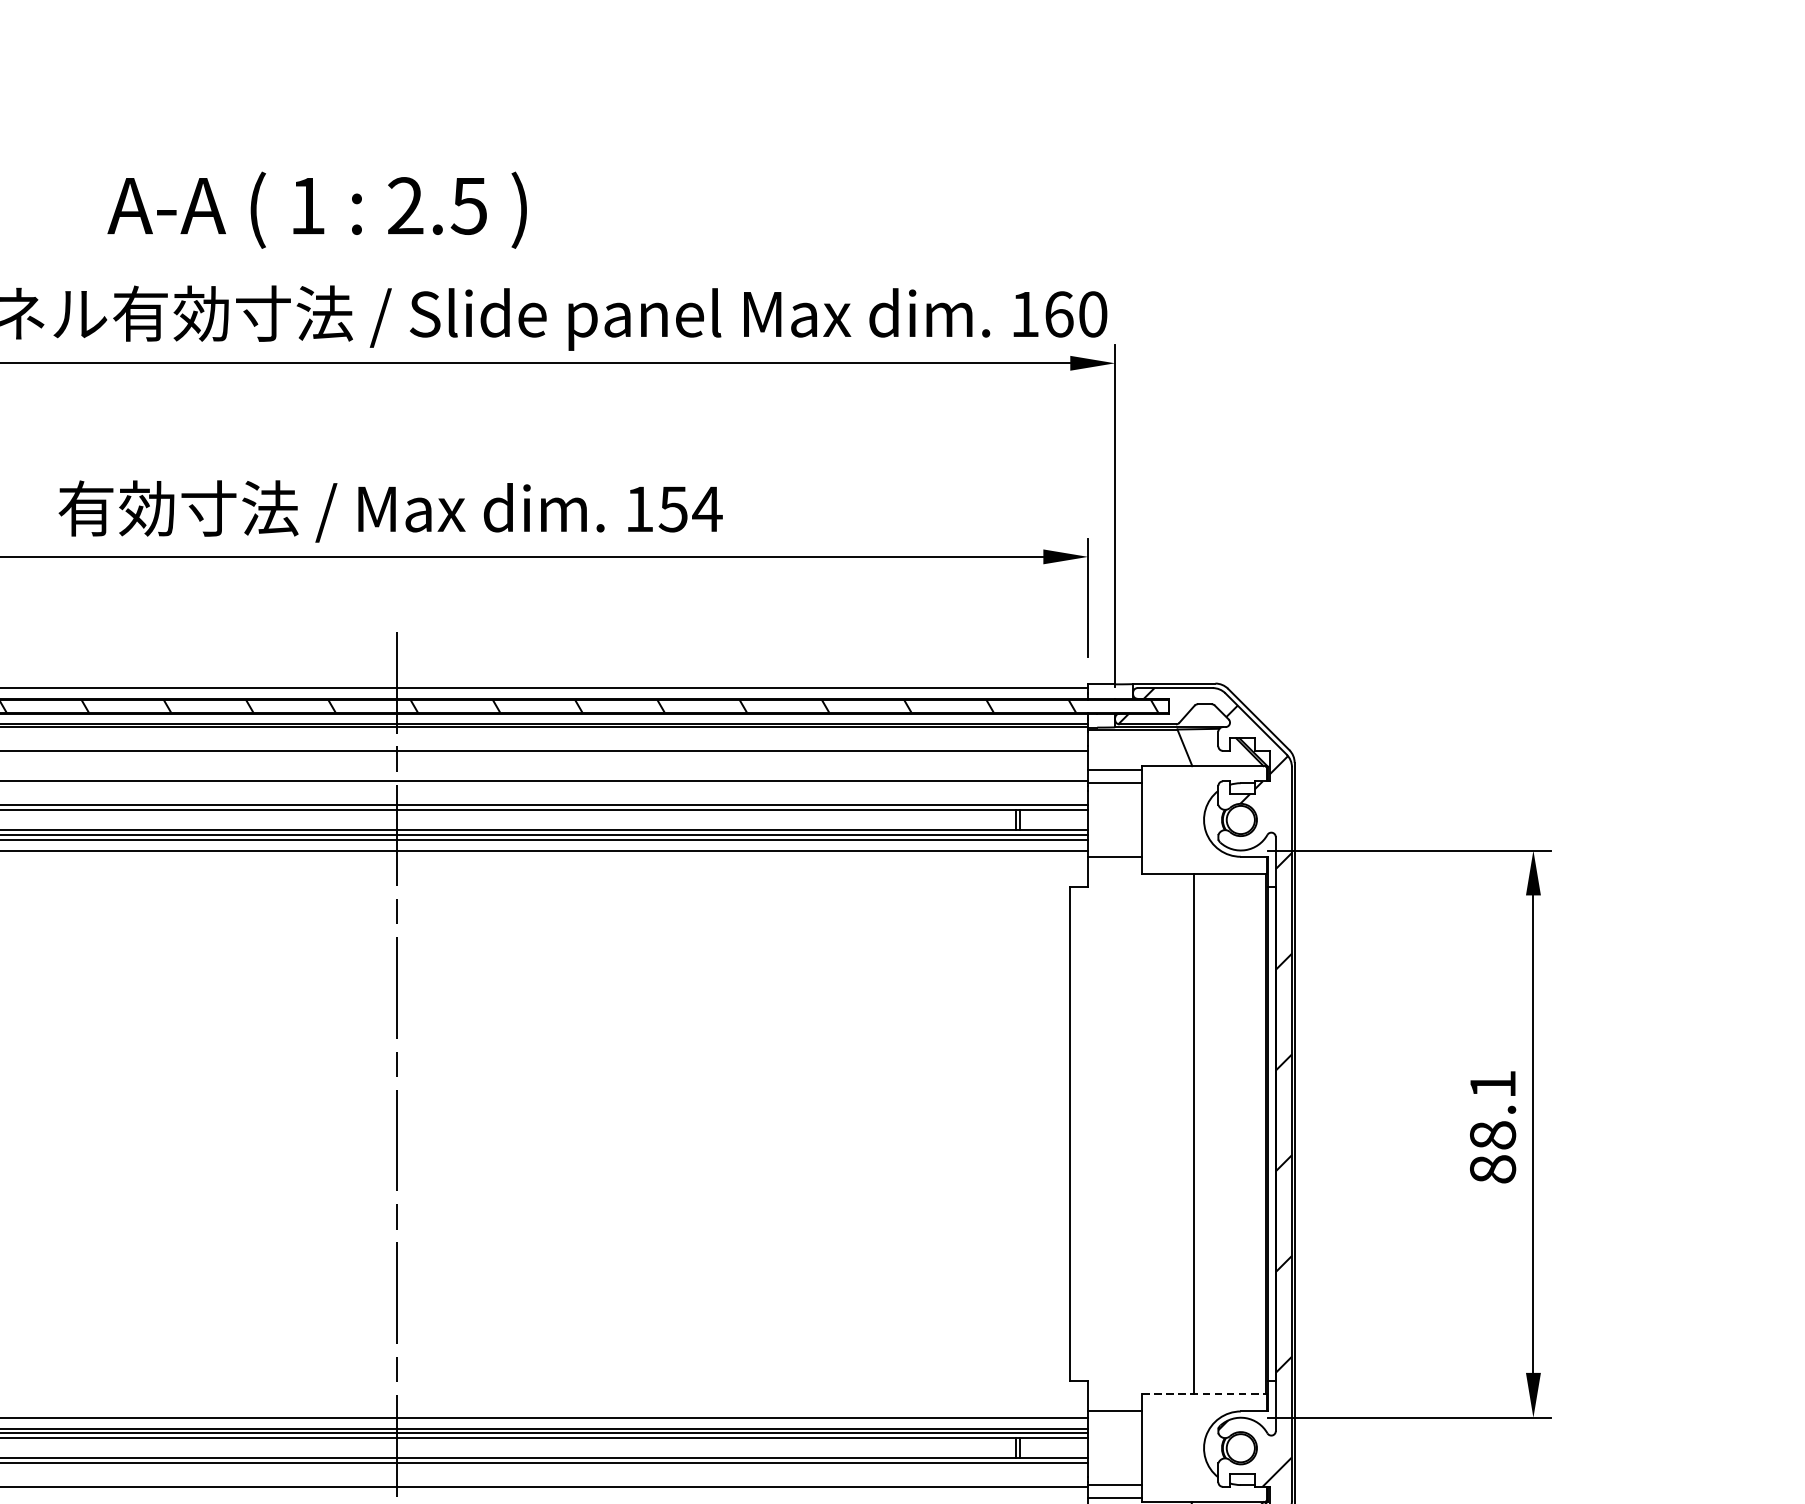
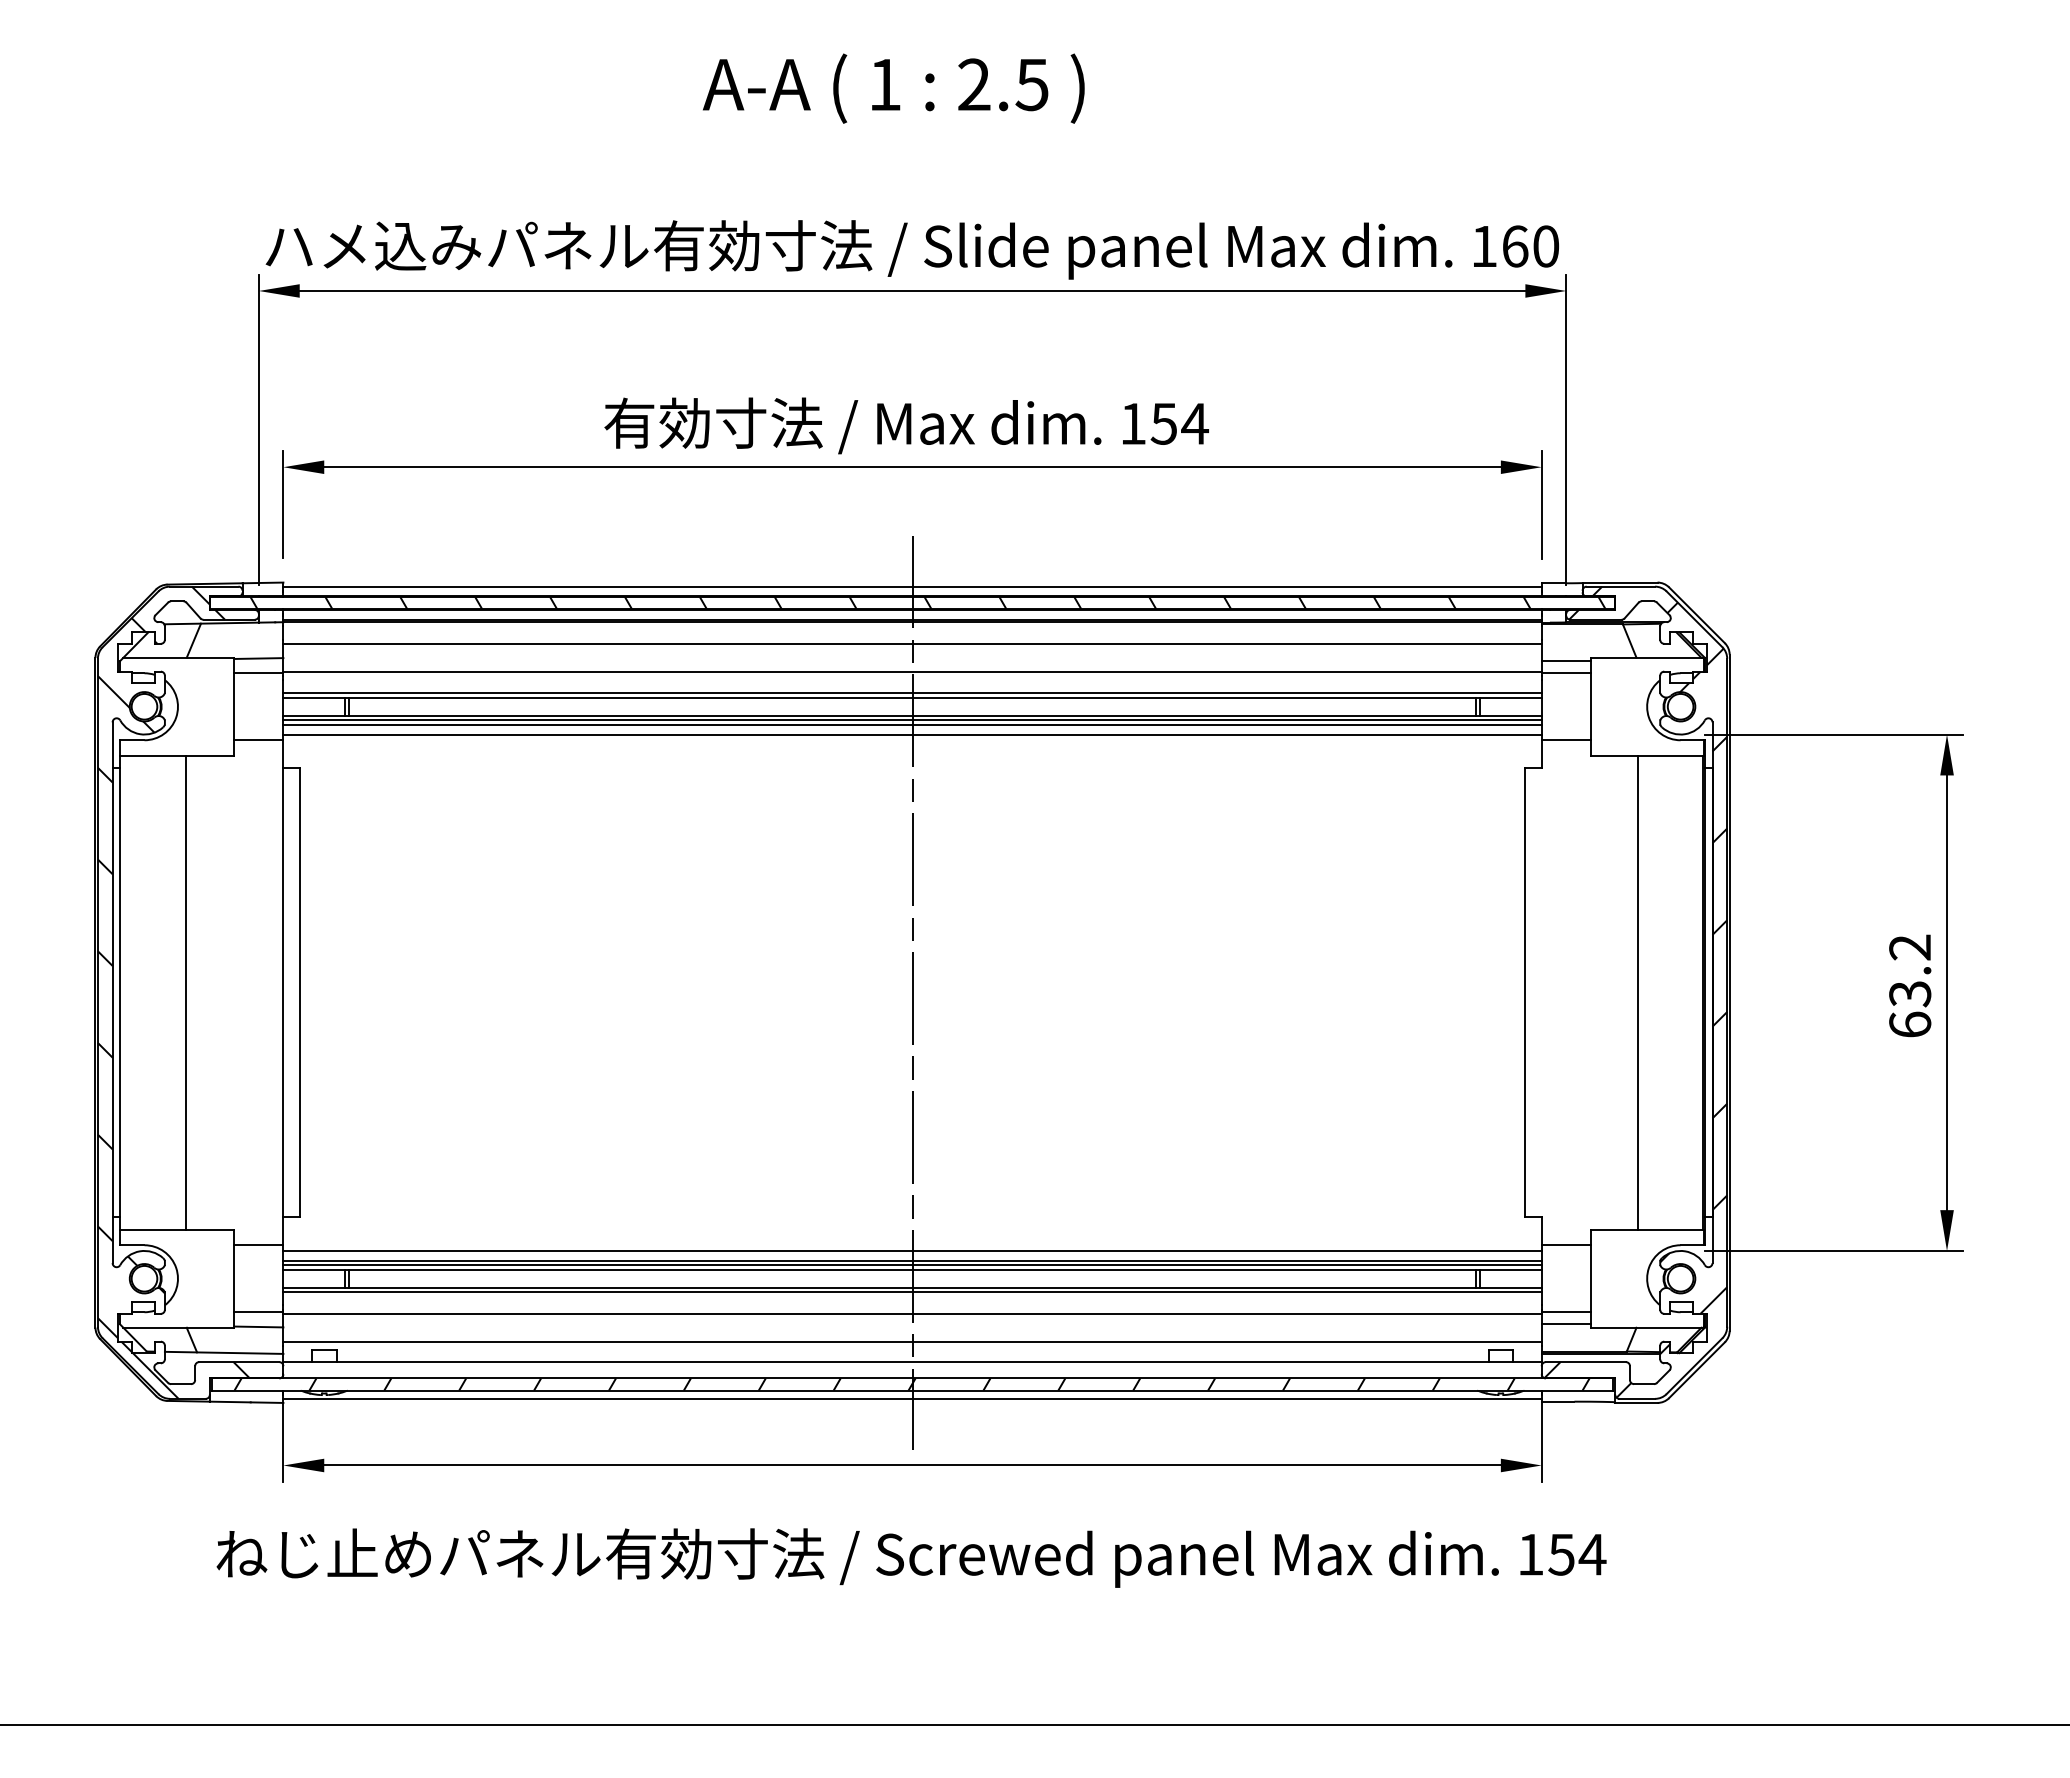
text: (316, 210) -> (893, 88), moved
text: (1493, 1126) -> (1910, 985), 88.1 -> 63.2
line: (1204, 1394) -> (1647, 1229), dashed -> solid

